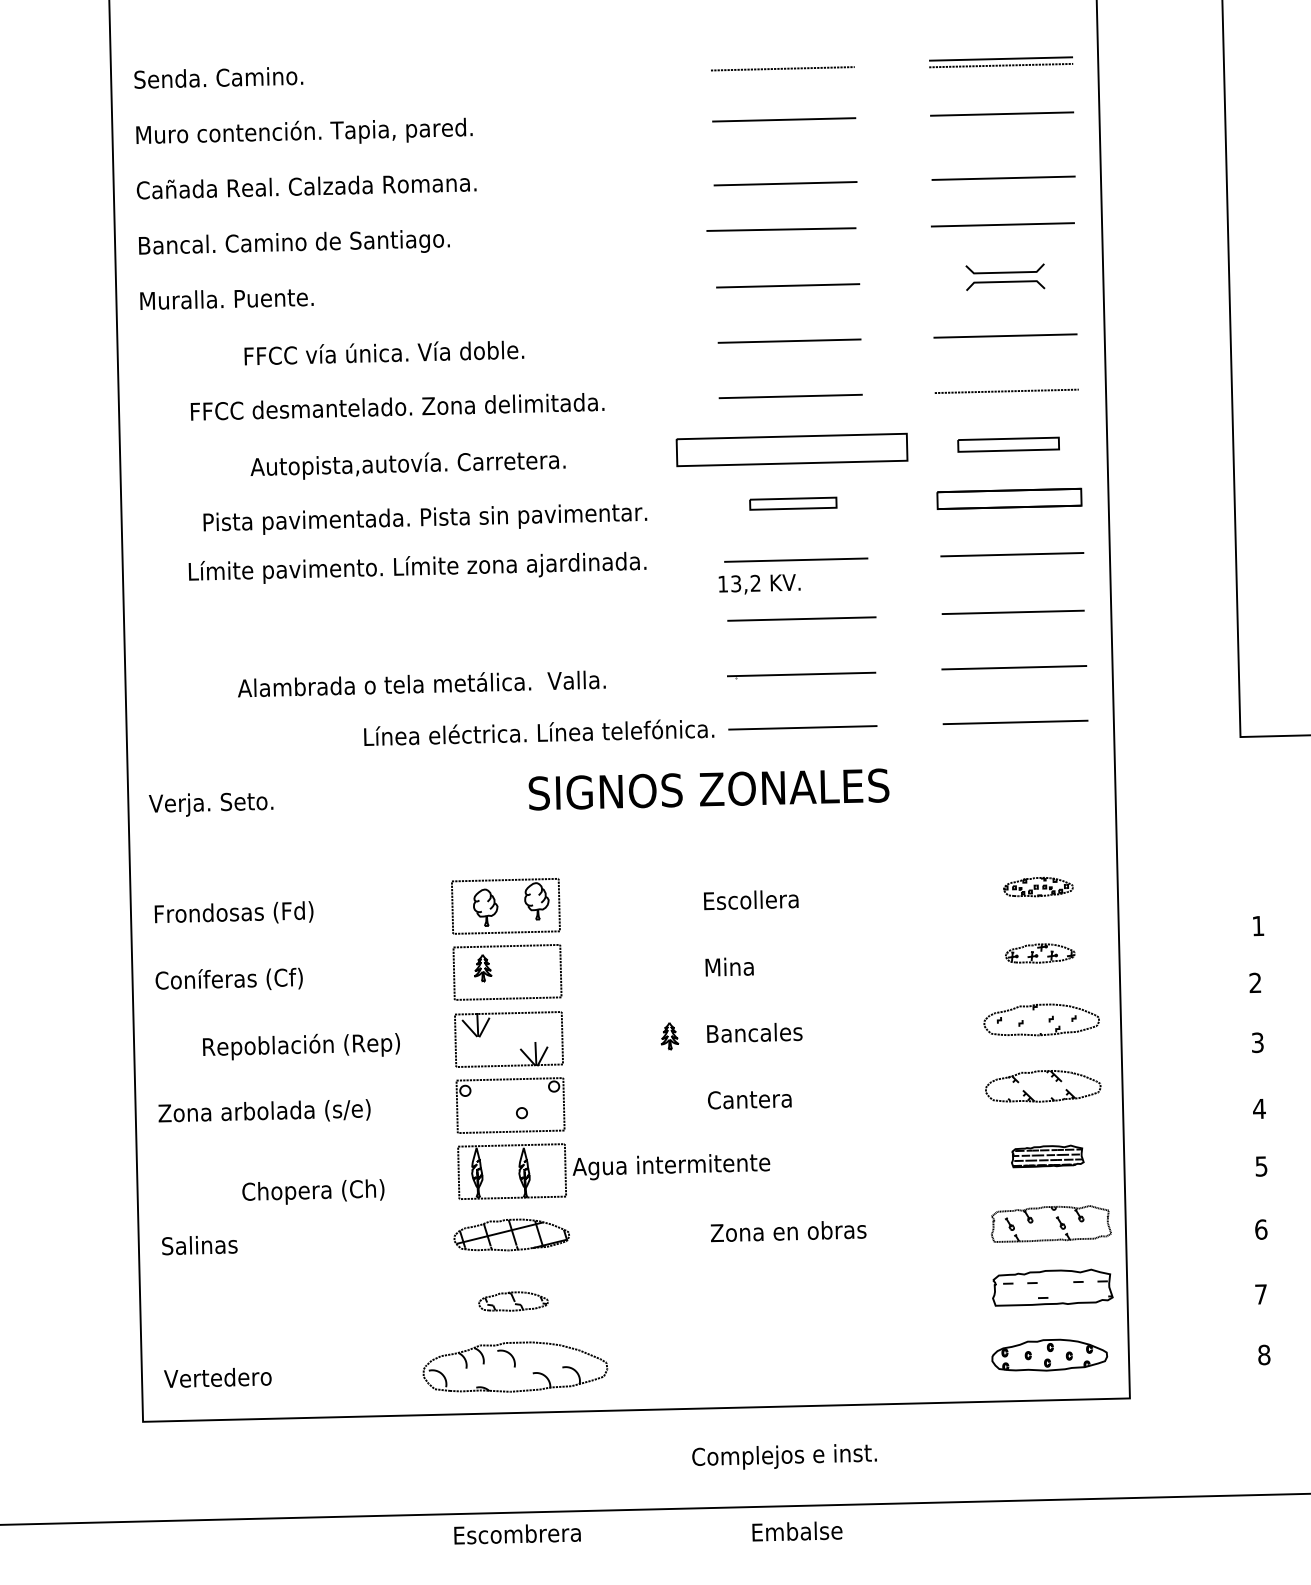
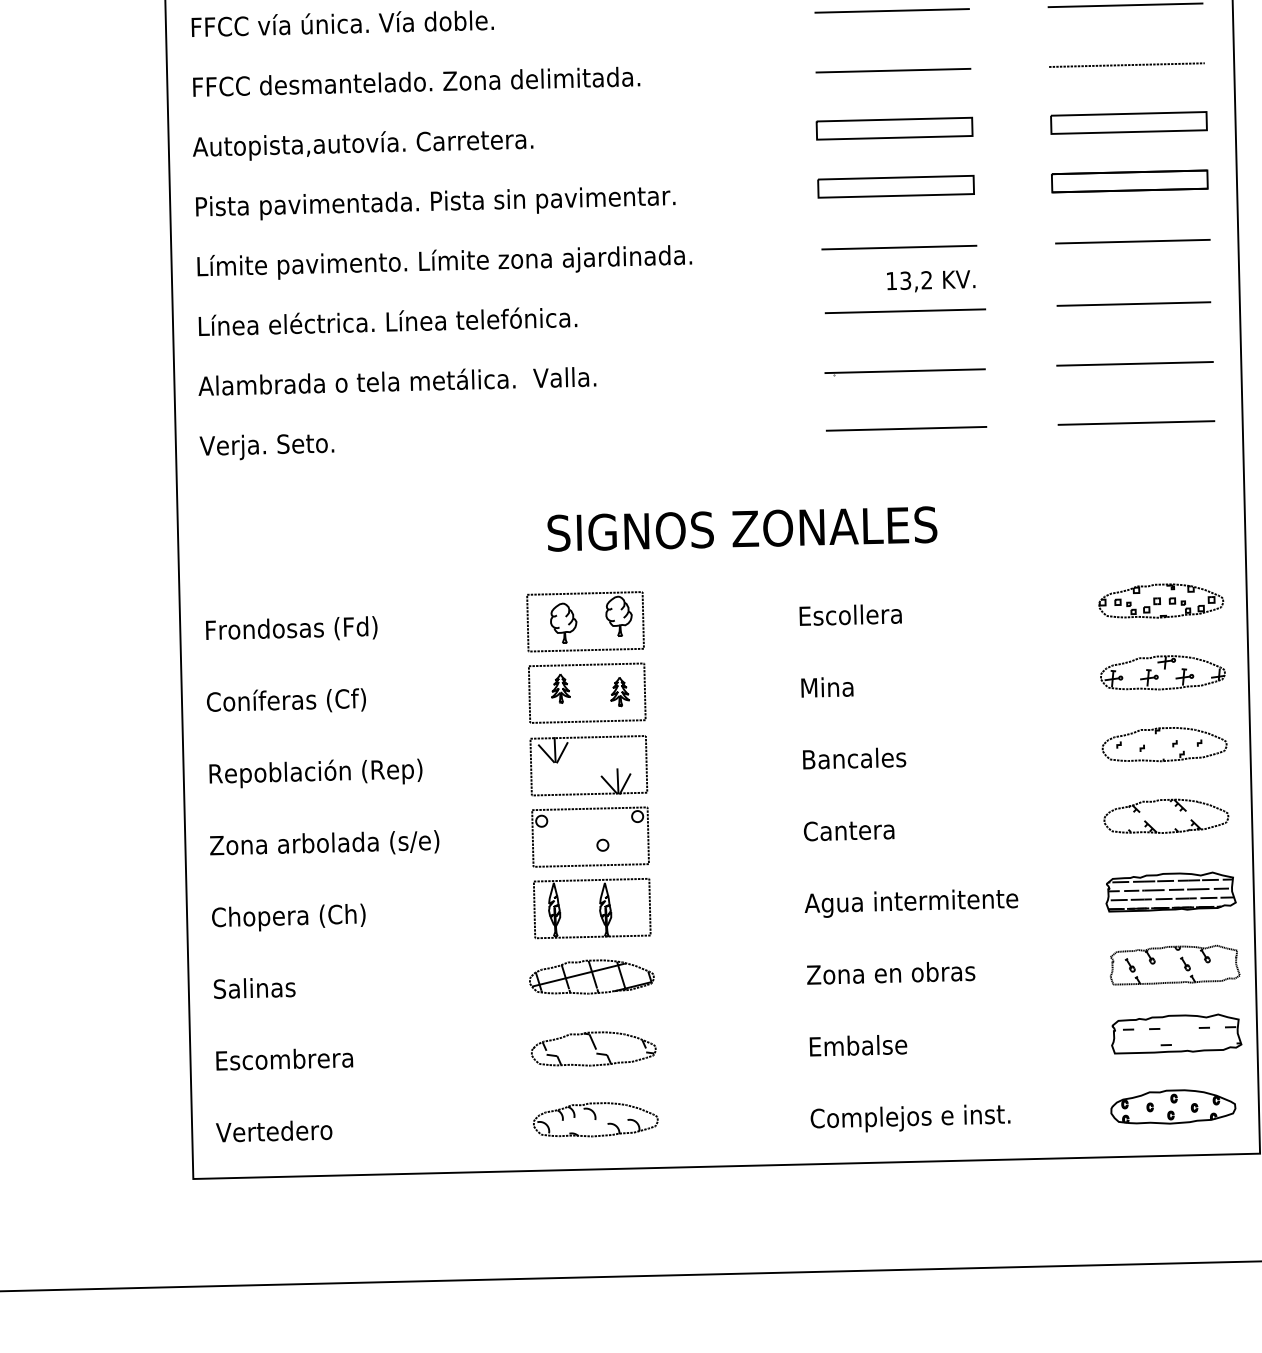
text: (384, 352) -> (342, 23), moved
text: (397, 406) -> (416, 81), moved
part: (1008, 444) -> (1128, 122), size x1.43
part: (791, 450) -> (894, 129), size x0.62
text: (407, 465) -> (362, 145), moved
part: (793, 503) -> (896, 186), size x1.67
text: (425, 519) -> (435, 203), moved
text: (417, 567) -> (444, 262), moved
text: (759, 584) -> (930, 281), moved
text: (421, 683) -> (397, 380), moved
text: (539, 732) -> (388, 321), moved
text: (708, 789) -> (741, 529), moved
text: (210, 804) -> (266, 446), moved
part: (1038, 886) -> (1161, 600), size x1.67
part: (1040, 953) -> (1163, 672), size x1.67
part: (669, 1036) -> (619, 692), moved
text: (301, 1046) -> (315, 773), moved
part: (1047, 1156) -> (1170, 892), size x1.67
text: (671, 1167) -> (911, 904), moved
text: (313, 1191) -> (288, 917), moved
part: (513, 1301) -> (593, 1048), size x1.67
part: (515, 1366) -> (595, 1119), size x0.62
text: (784, 1456) -> (910, 1118), moved
text: (797, 1531) -> (858, 1045), moved
text: (517, 1534) -> (284, 1059), moved

